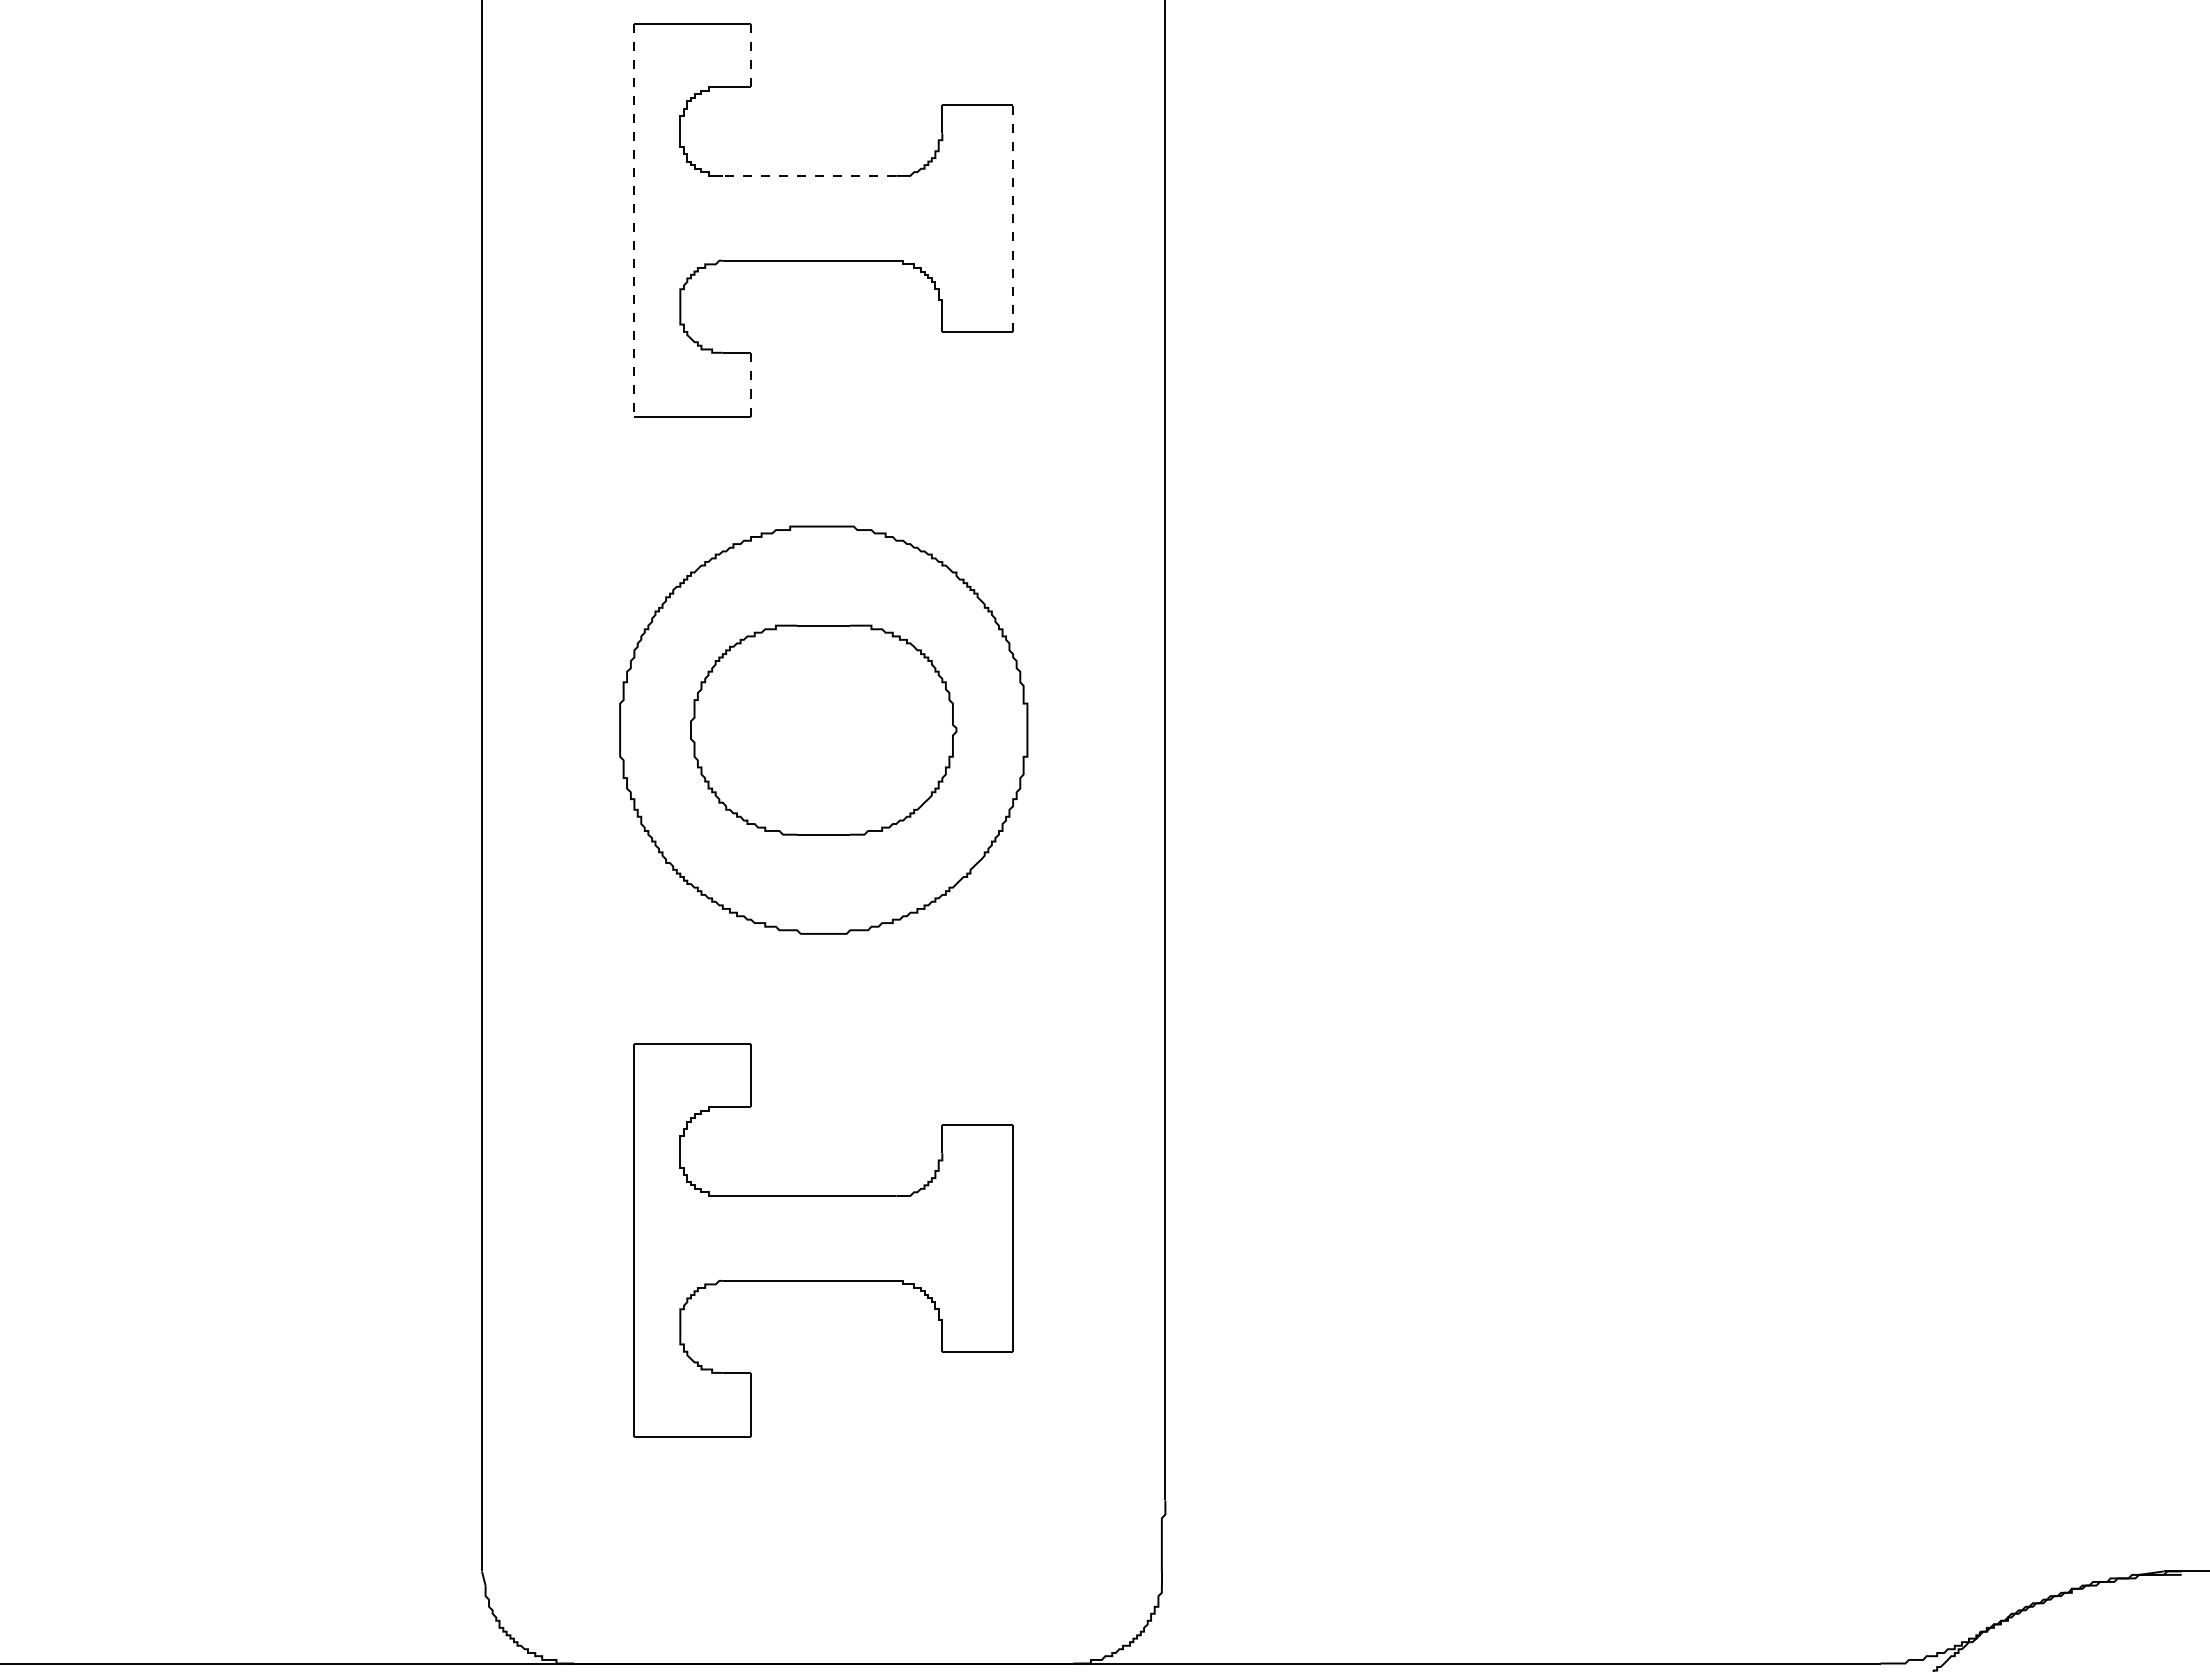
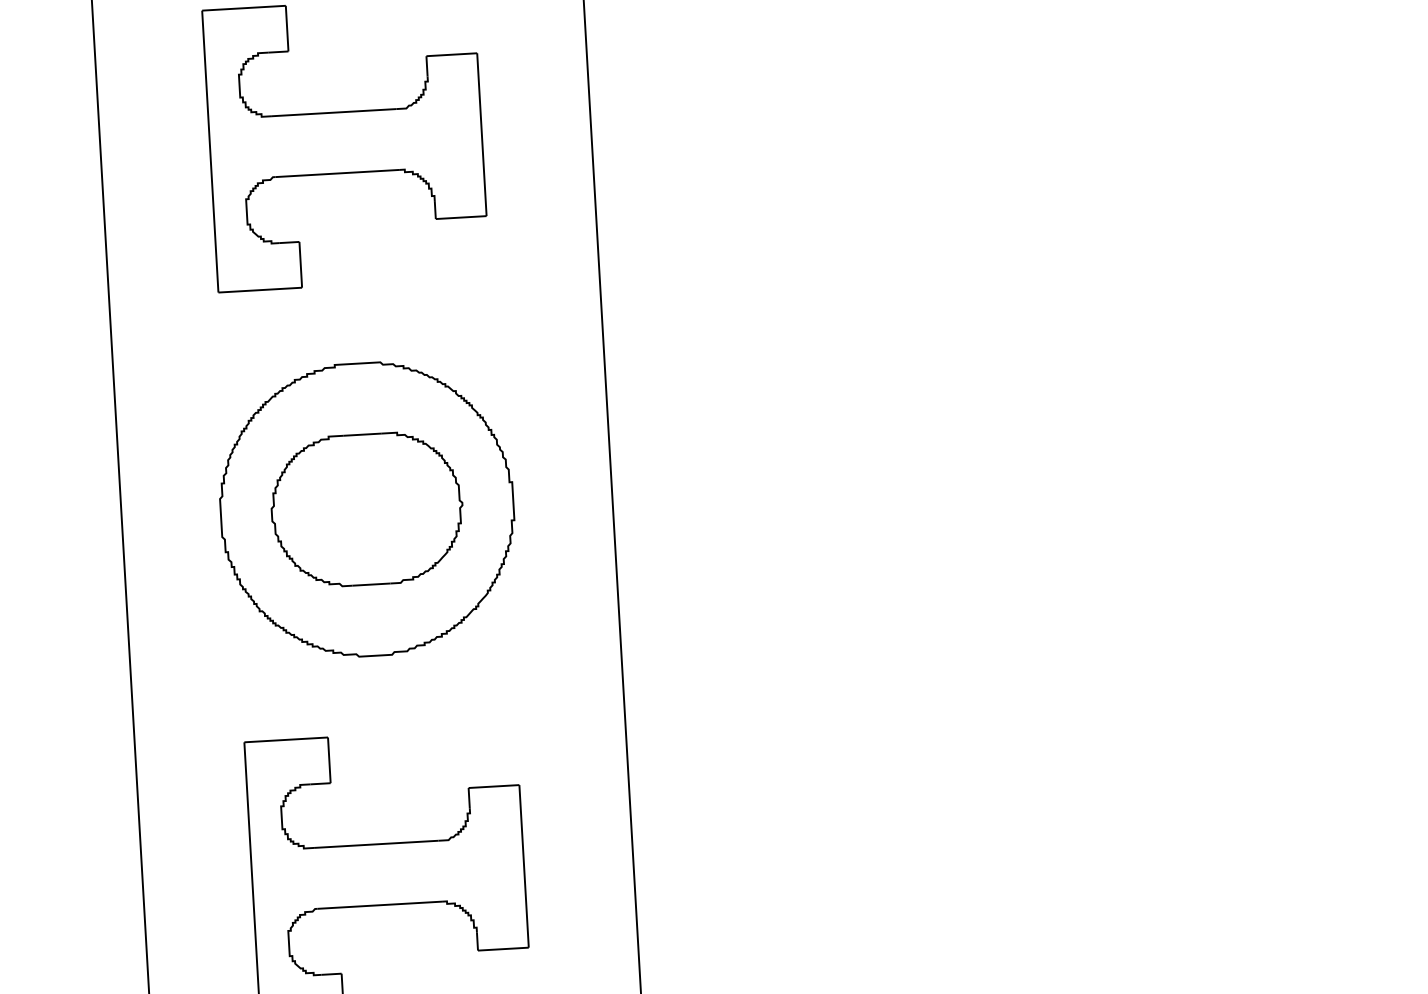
line: (751, 55) -> (287, 28), dashed -> solid
line: (809, 175) -> (334, 112), dashed -> solid
line: (1013, 218) -> (482, 134), dashed -> solid
line: (634, 220) -> (210, 151), dashed -> solid
line: (751, 384) -> (301, 264), dashed -> solid

